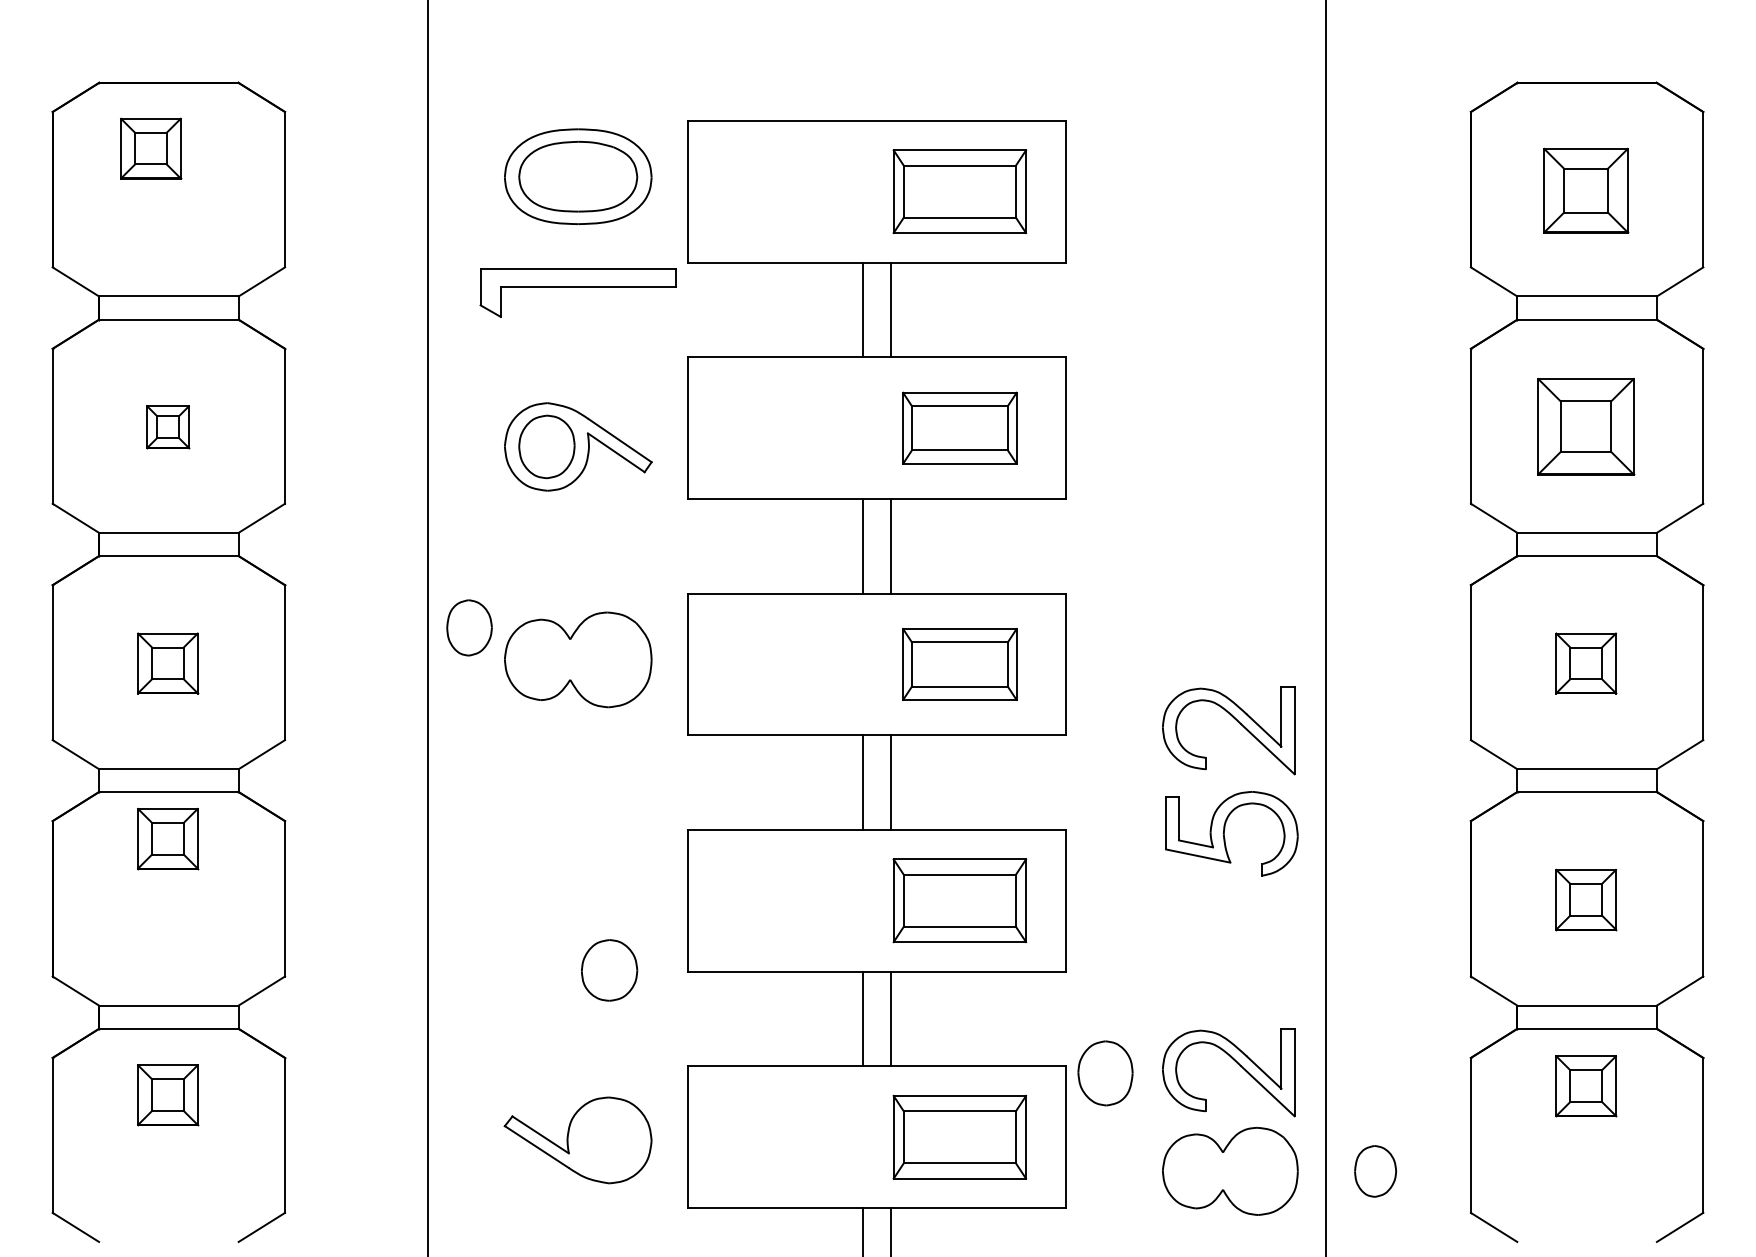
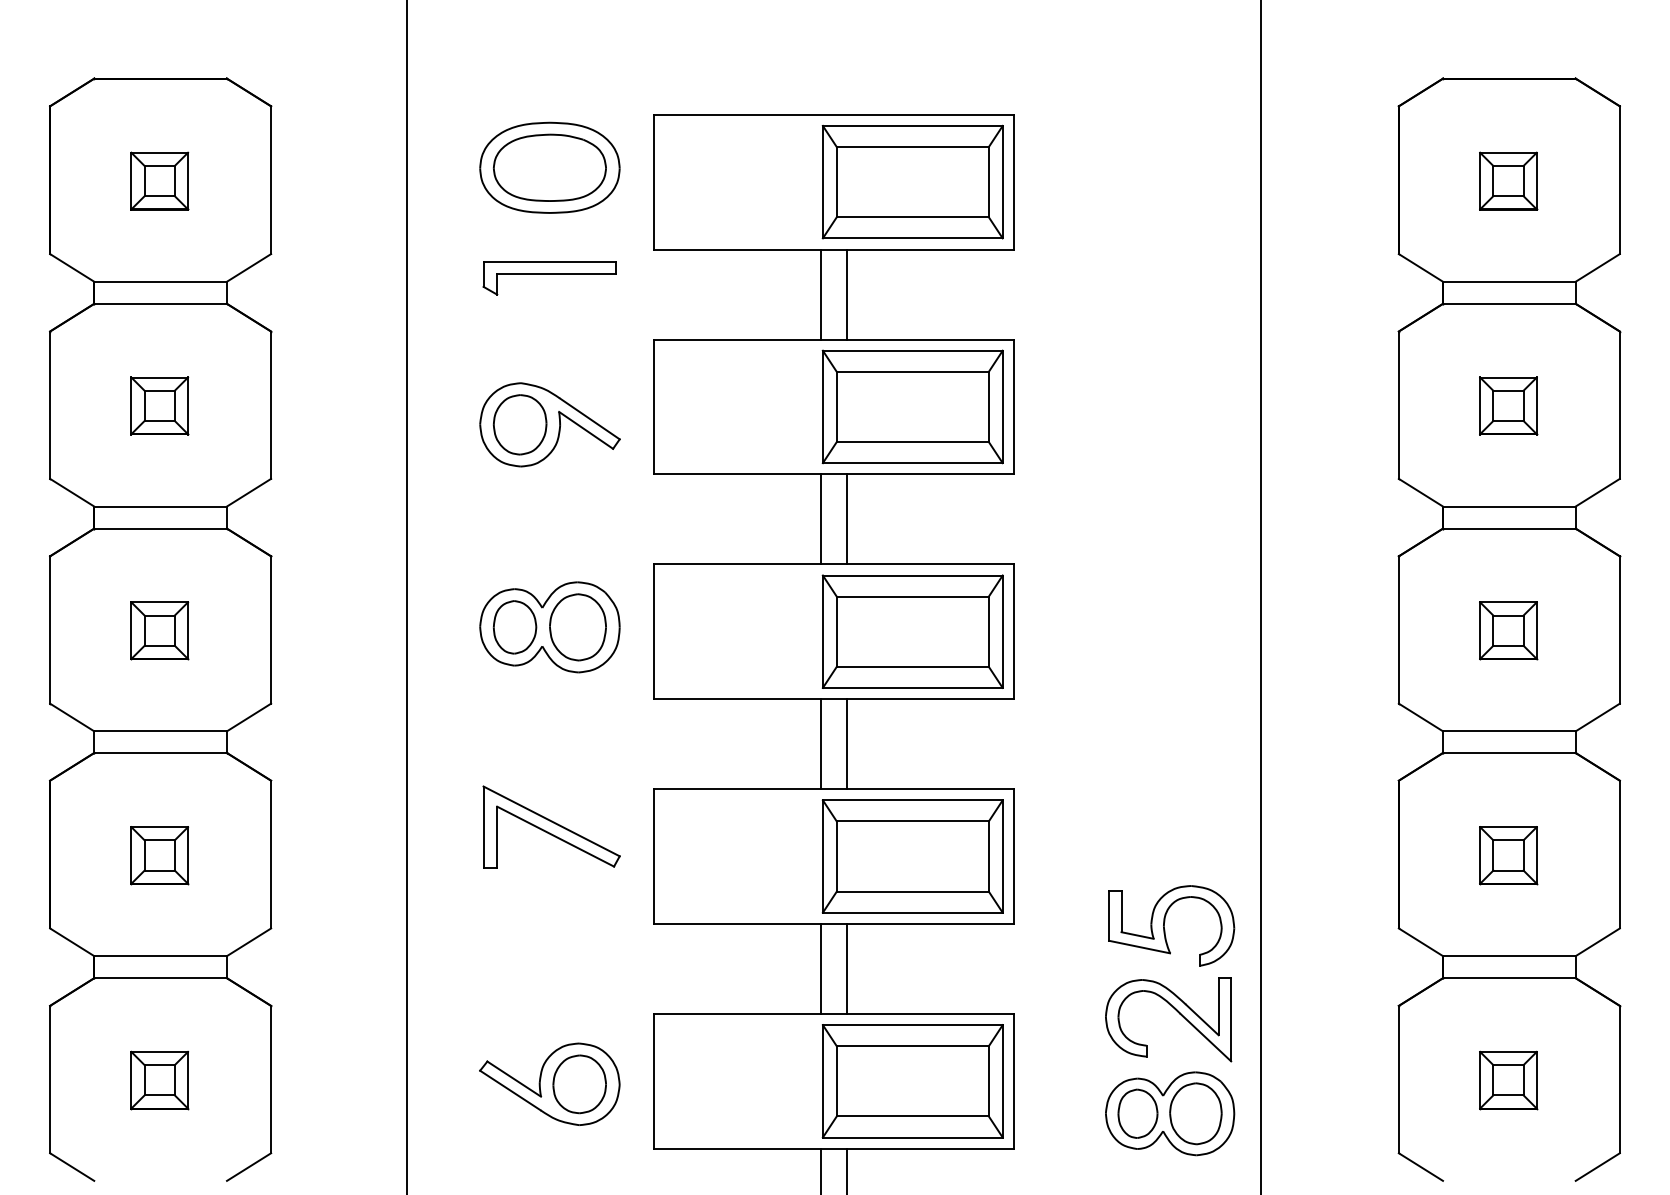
part: (151, 148) -> (160, 180), moved
part: (1586, 190) -> (1508, 180), size x0.71
part: (959, 191) -> (912, 181), size x1.43
part: (577, 292) -> (549, 277), size x0.71
part: (168, 427) -> (160, 406), size x1.43
part: (1586, 427) -> (1508, 406), size x0.62
part: (959, 428) -> (912, 407), size x1.67
part: (469, 627) -> (514, 626), moved
part: (607, 659) -> (577, 626), added
part: (959, 664) -> (912, 631), size x1.67
part: (1236, 721) -> (1175, 685), removed
part: (1224, 833) -> (1164, 925), moved
part: (168, 838) -> (160, 855), moved
part: (579, 869) -> (551, 826), added
part: (959, 900) -> (912, 856), size x1.43
part: (609, 970) -> (579, 1084), moved
part: (1105, 1073) -> (1195, 1113), moved
part: (1586, 1086) -> (1508, 1080), moved
part: (168, 1095) -> (160, 1080), moved
part: (959, 1137) -> (912, 1081), size x1.43
part: (1375, 1171) -> (1137, 1113), moved

